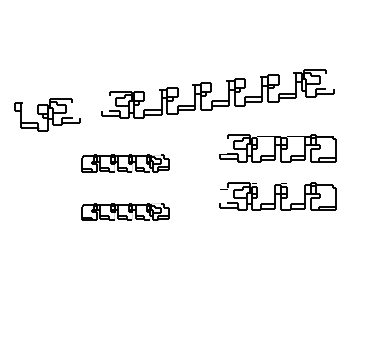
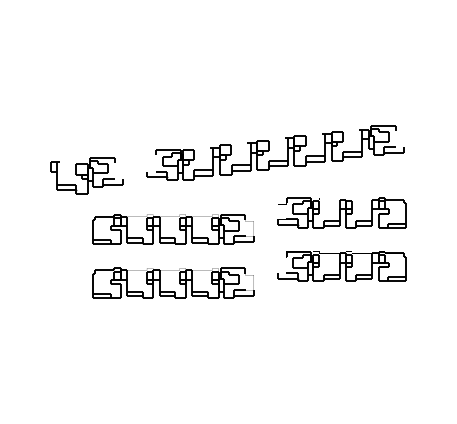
part: (125, 163) -> (173, 229), size x1.67
part: (125, 211) -> (173, 282), size x1.67

